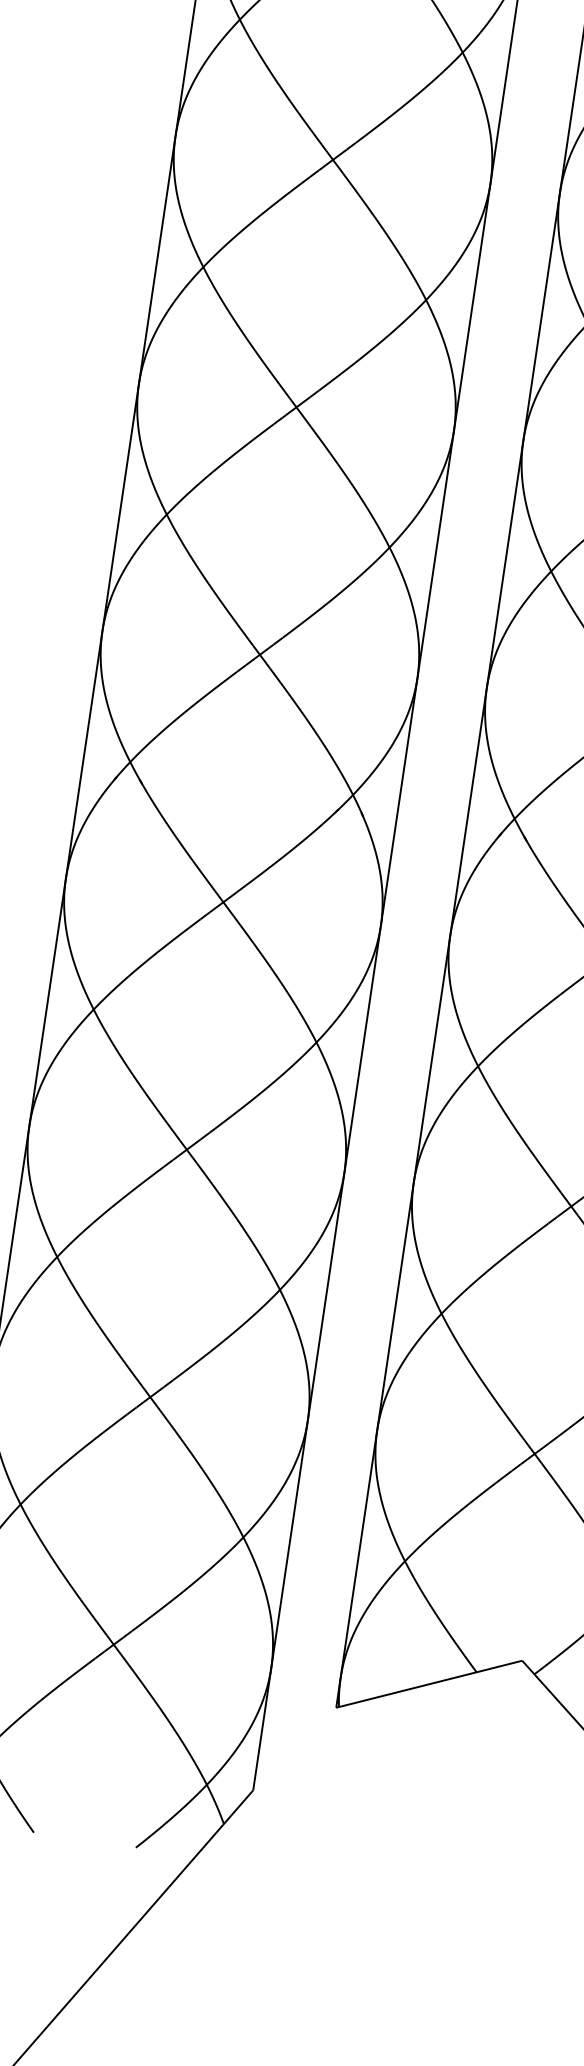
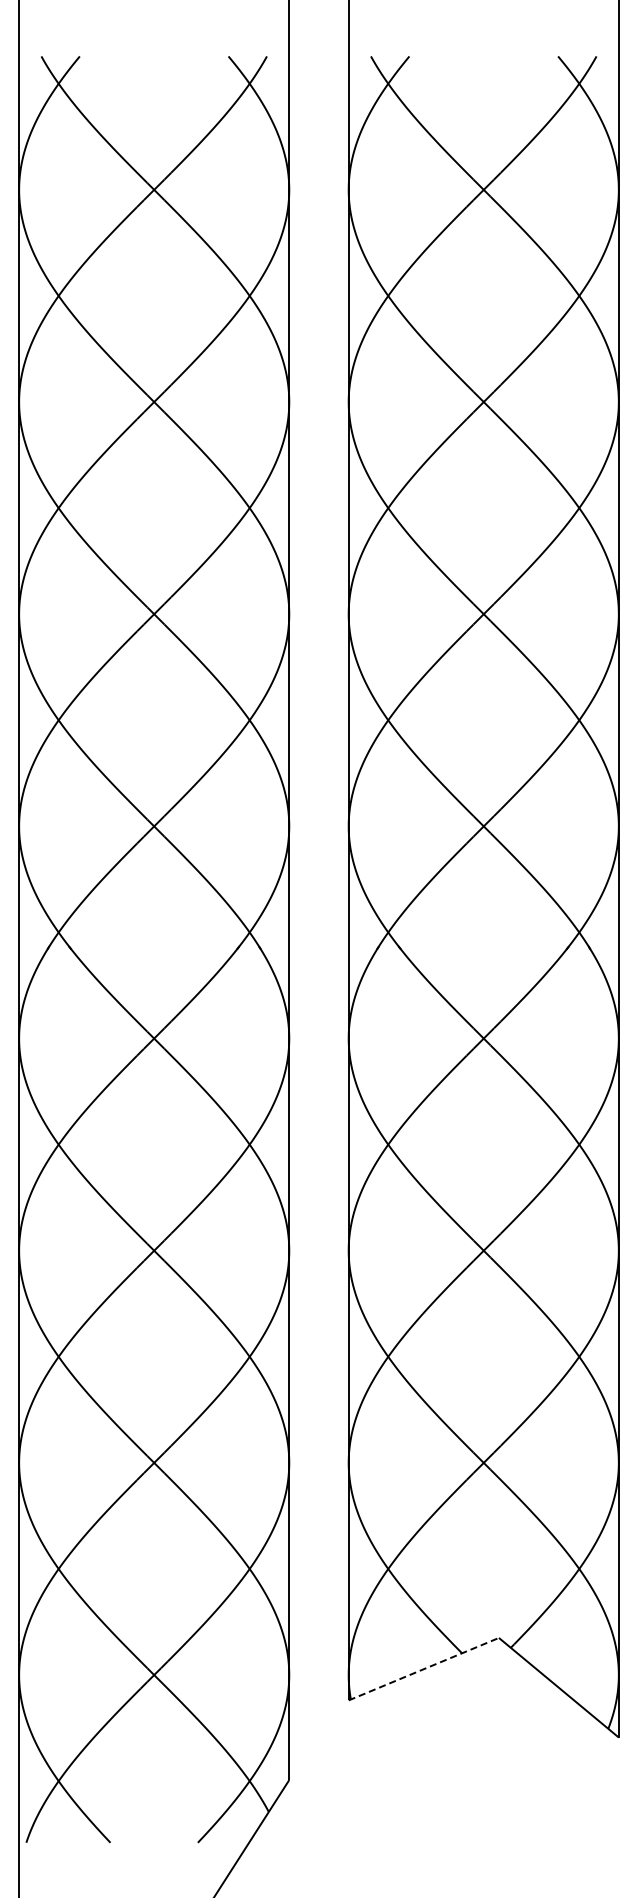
line: (429, 1684) -> (424, 1669), solid -> dashed

